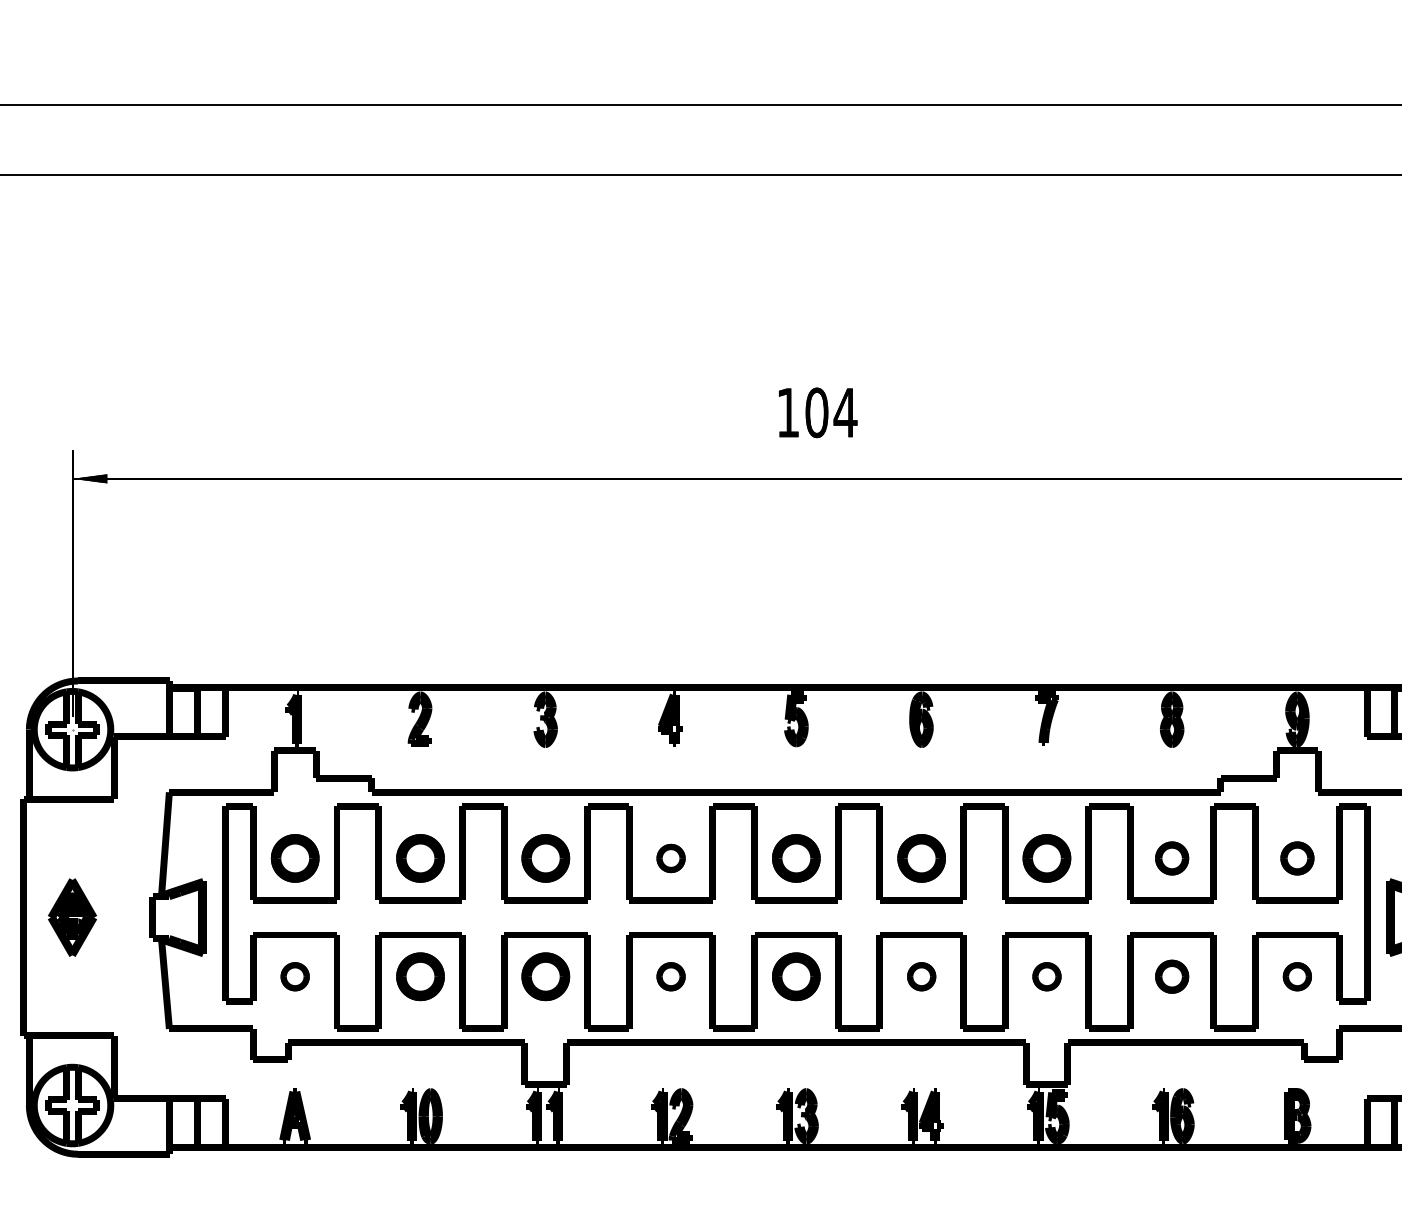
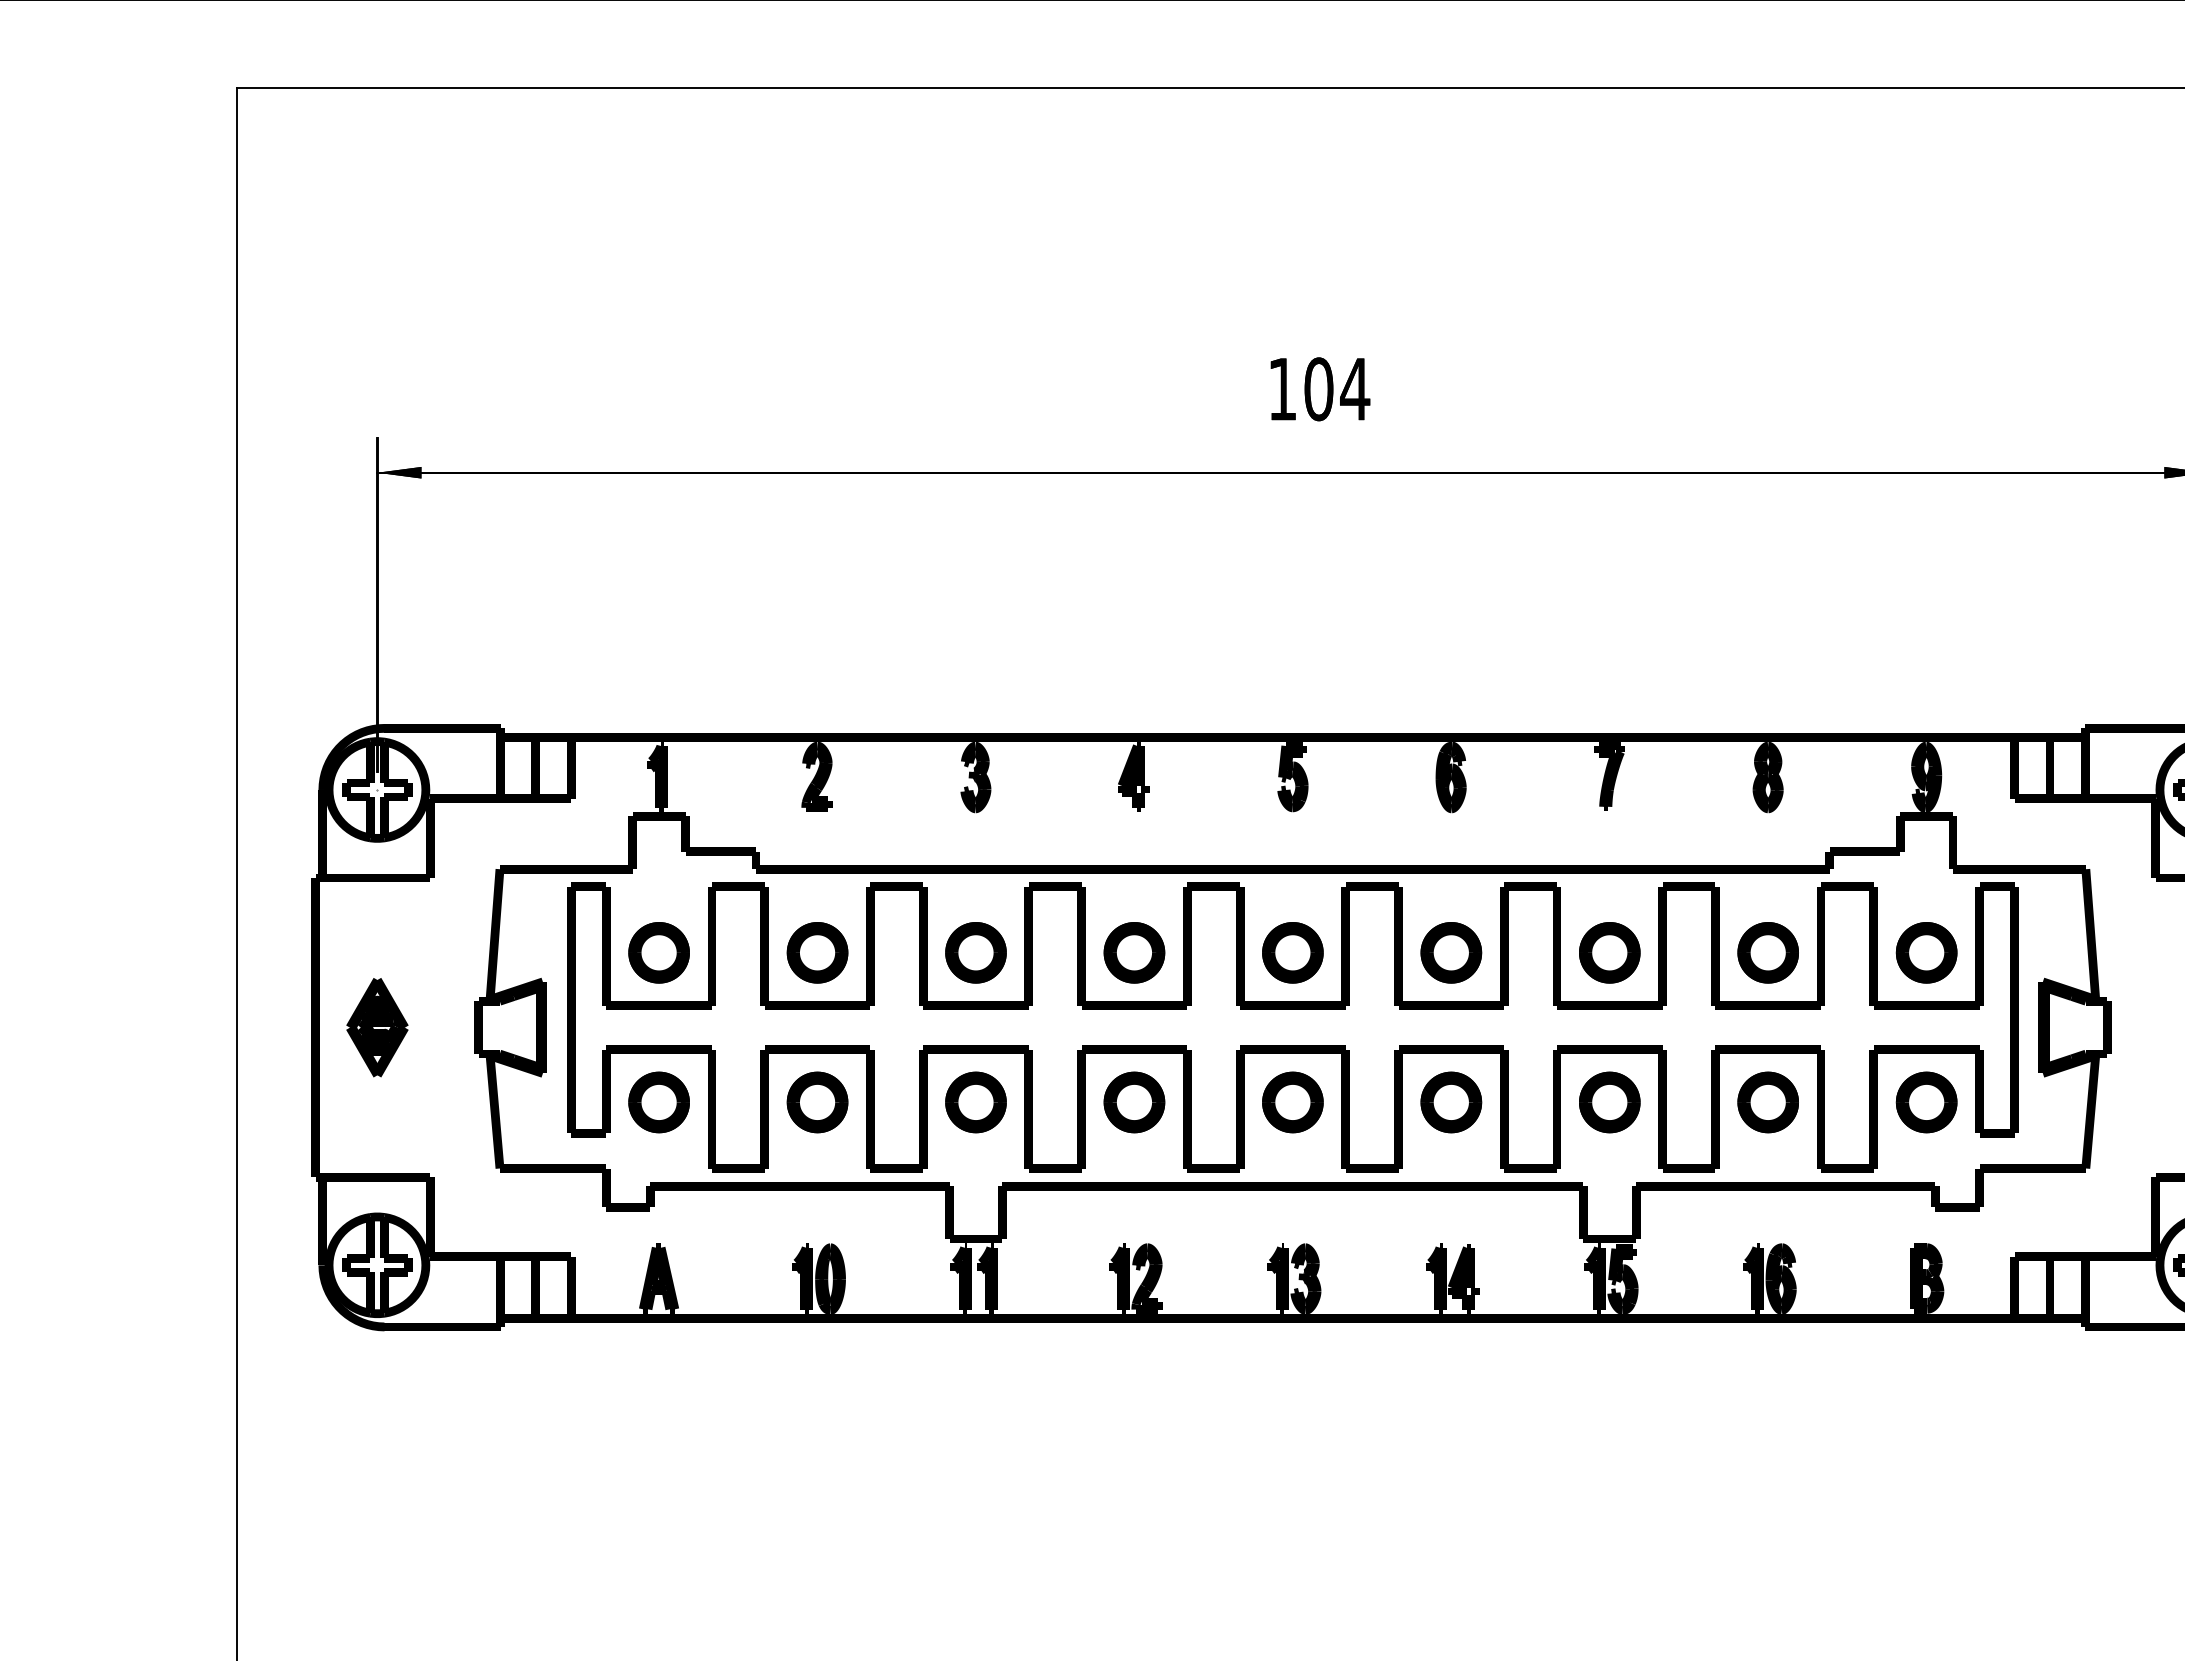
part: (671, 858) -> (1134, 952), size x1.67
part: (1171, 858) -> (1767, 952), size x1.43
part: (1297, 858) -> (1926, 952), size x1.43
part: (294, 976) -> (658, 1102), size x1.67
part: (671, 976) -> (1134, 1102), size x1.67
part: (921, 976) -> (1451, 1102), size x1.67
part: (1046, 976) -> (1609, 1102), size x1.67
part: (1171, 976) -> (1767, 1102), size x1.43
part: (1297, 976) -> (1926, 1102), size x1.67

